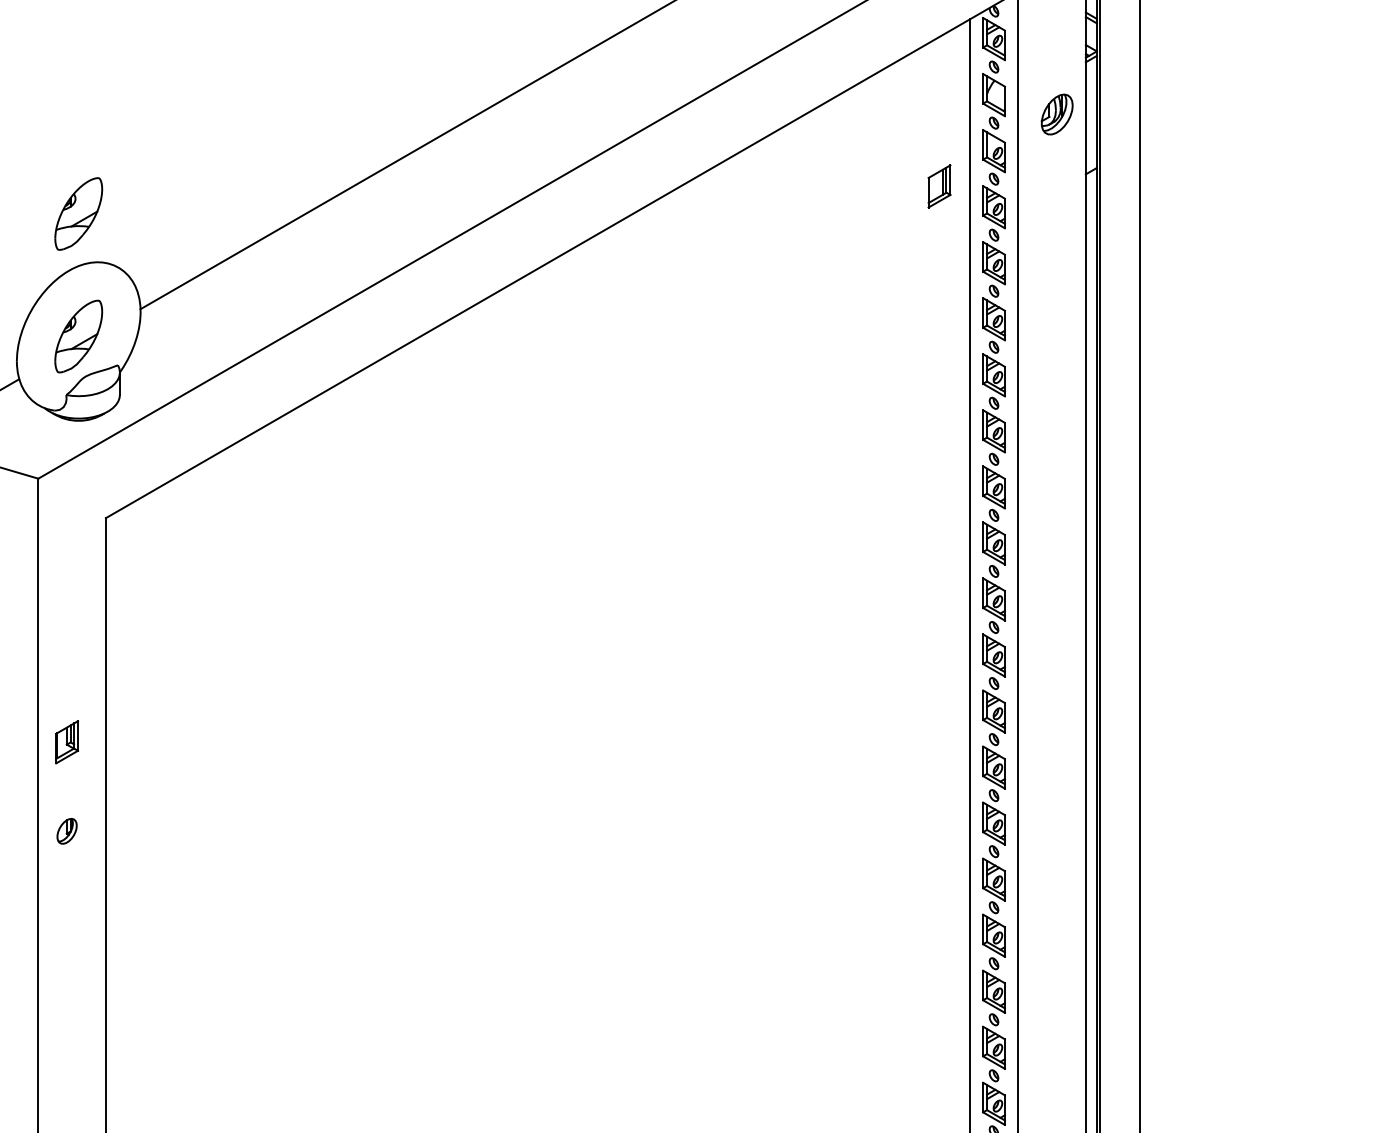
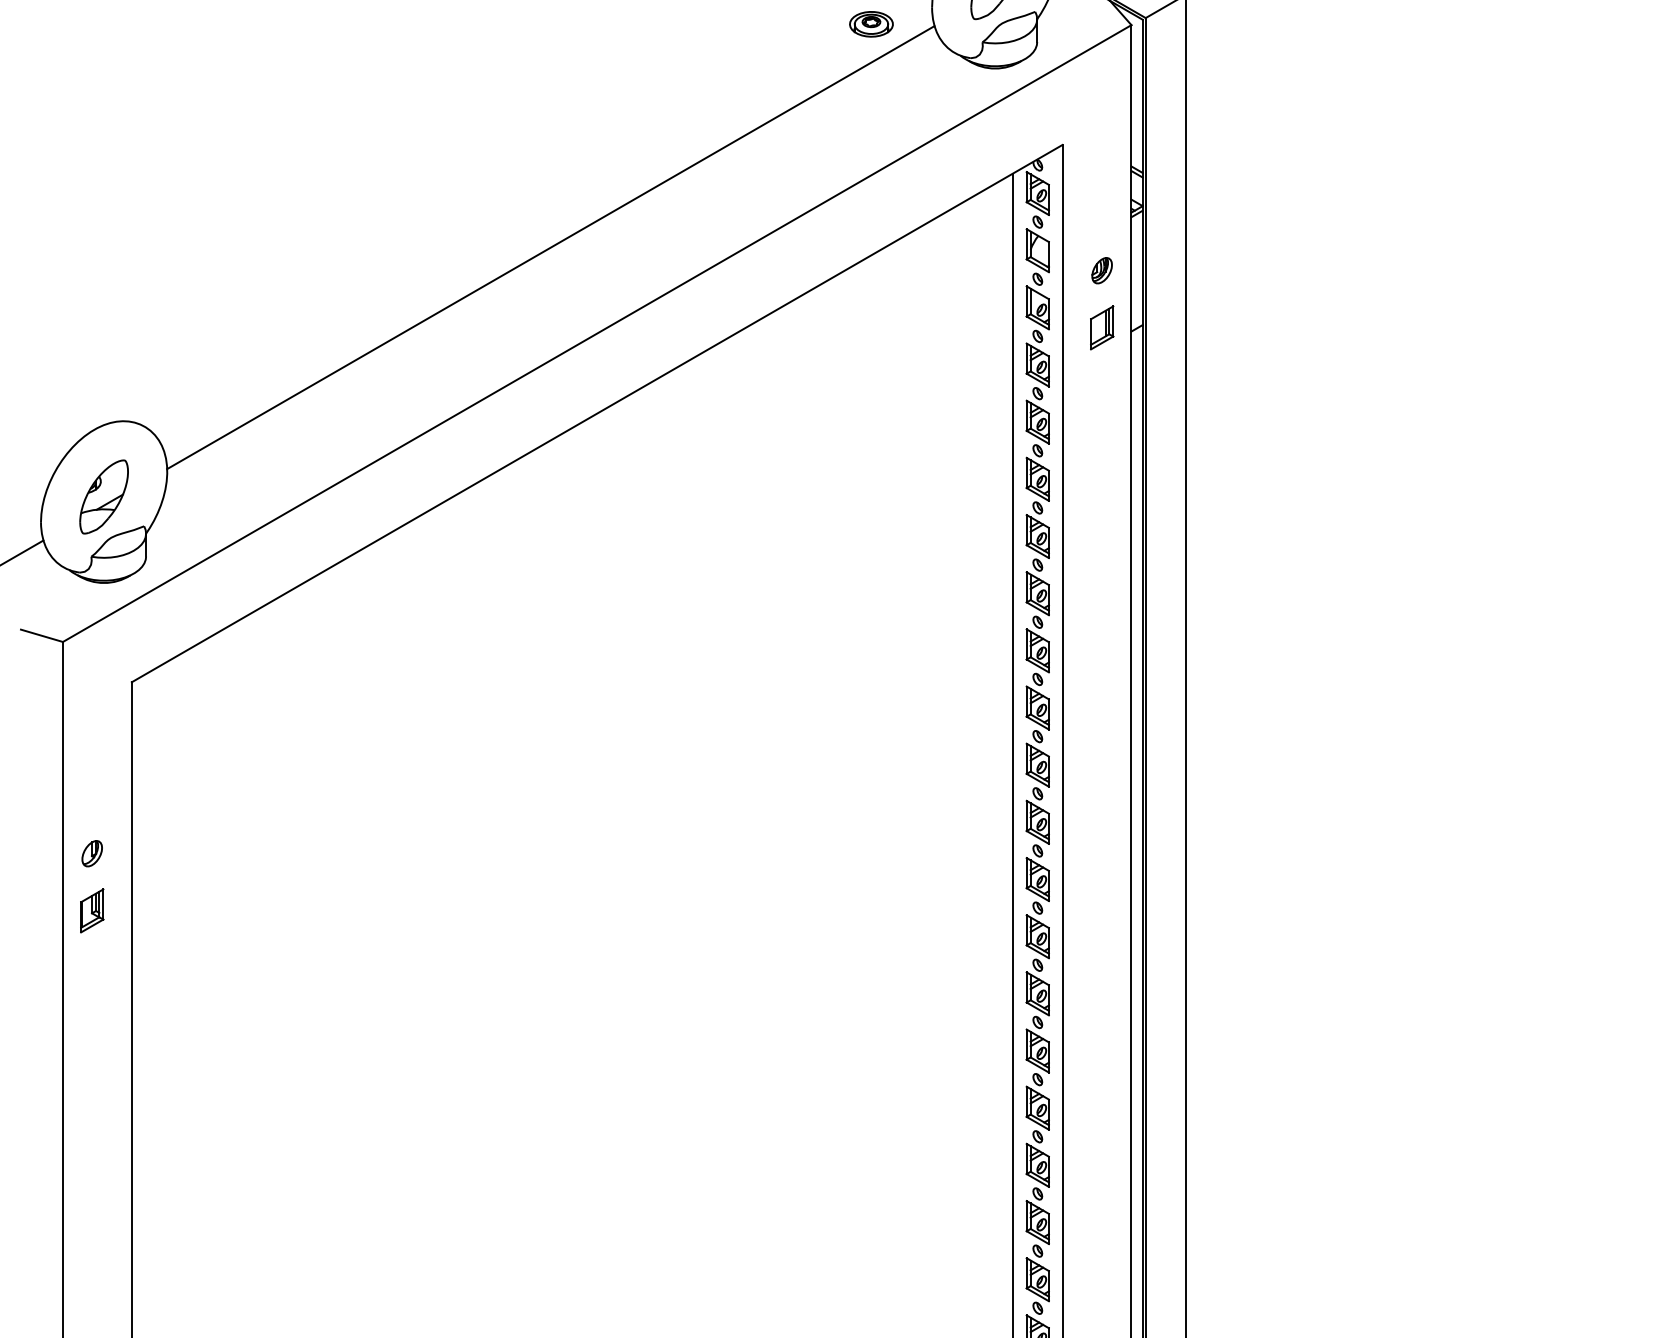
part: (1056, 114) -> (1101, 270), size x0.62
part: (939, 186) -> (1102, 327), moved
part: (78, 213) -> (103, 371), removed
part: (66, 831) -> (91, 853), moved

